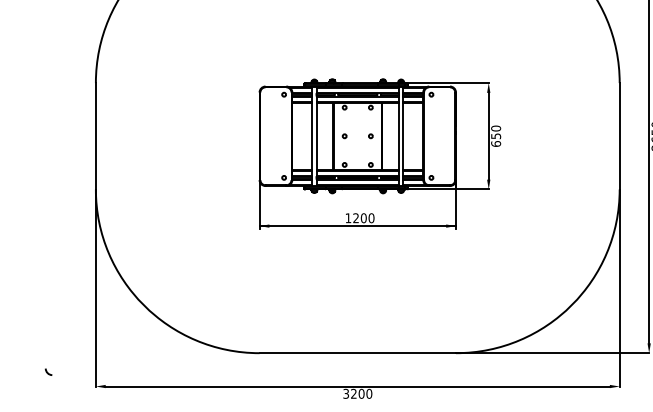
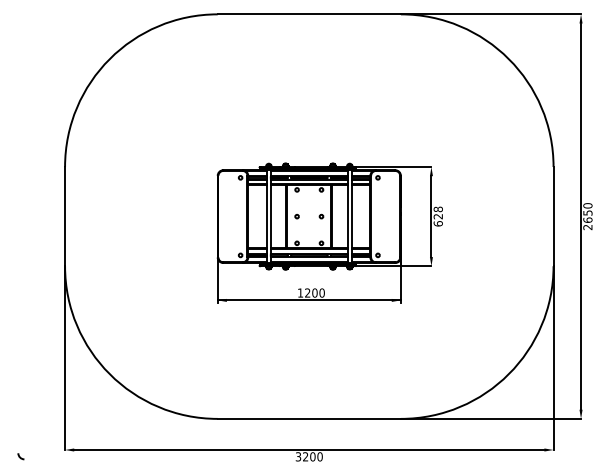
text: (495, 131) -> (437, 212), 650 -> 628
arc: (48, 372) -> (20, 456), moved

